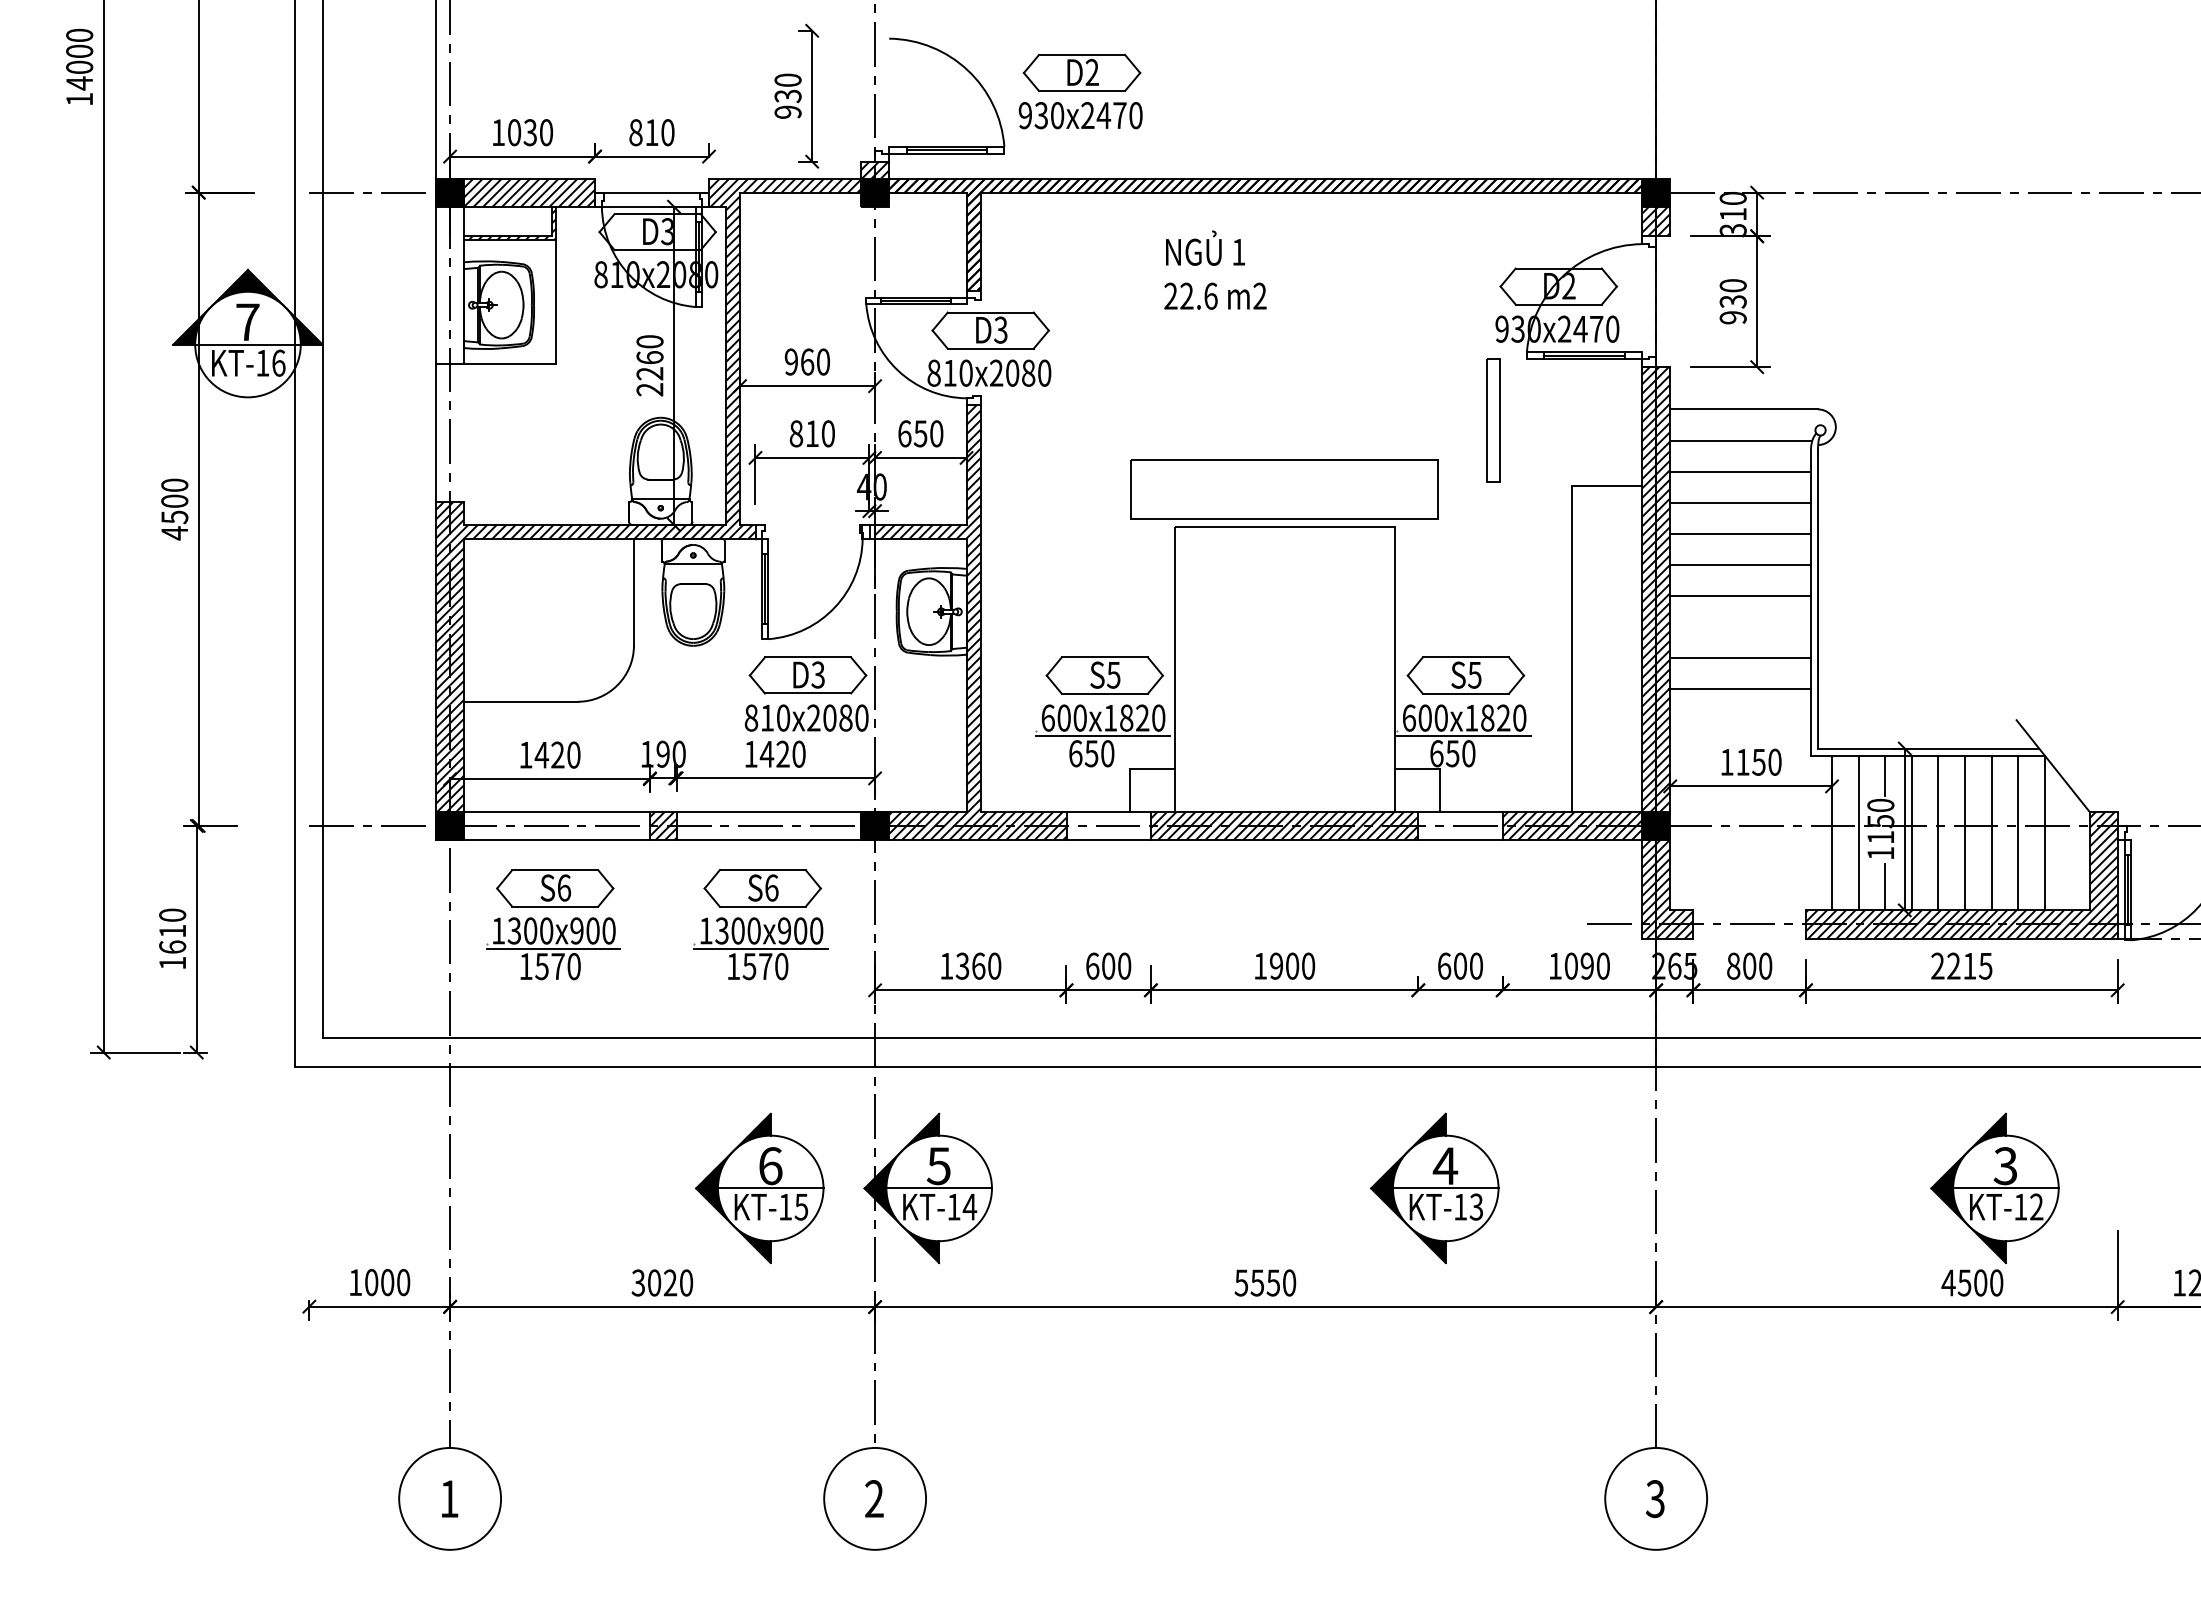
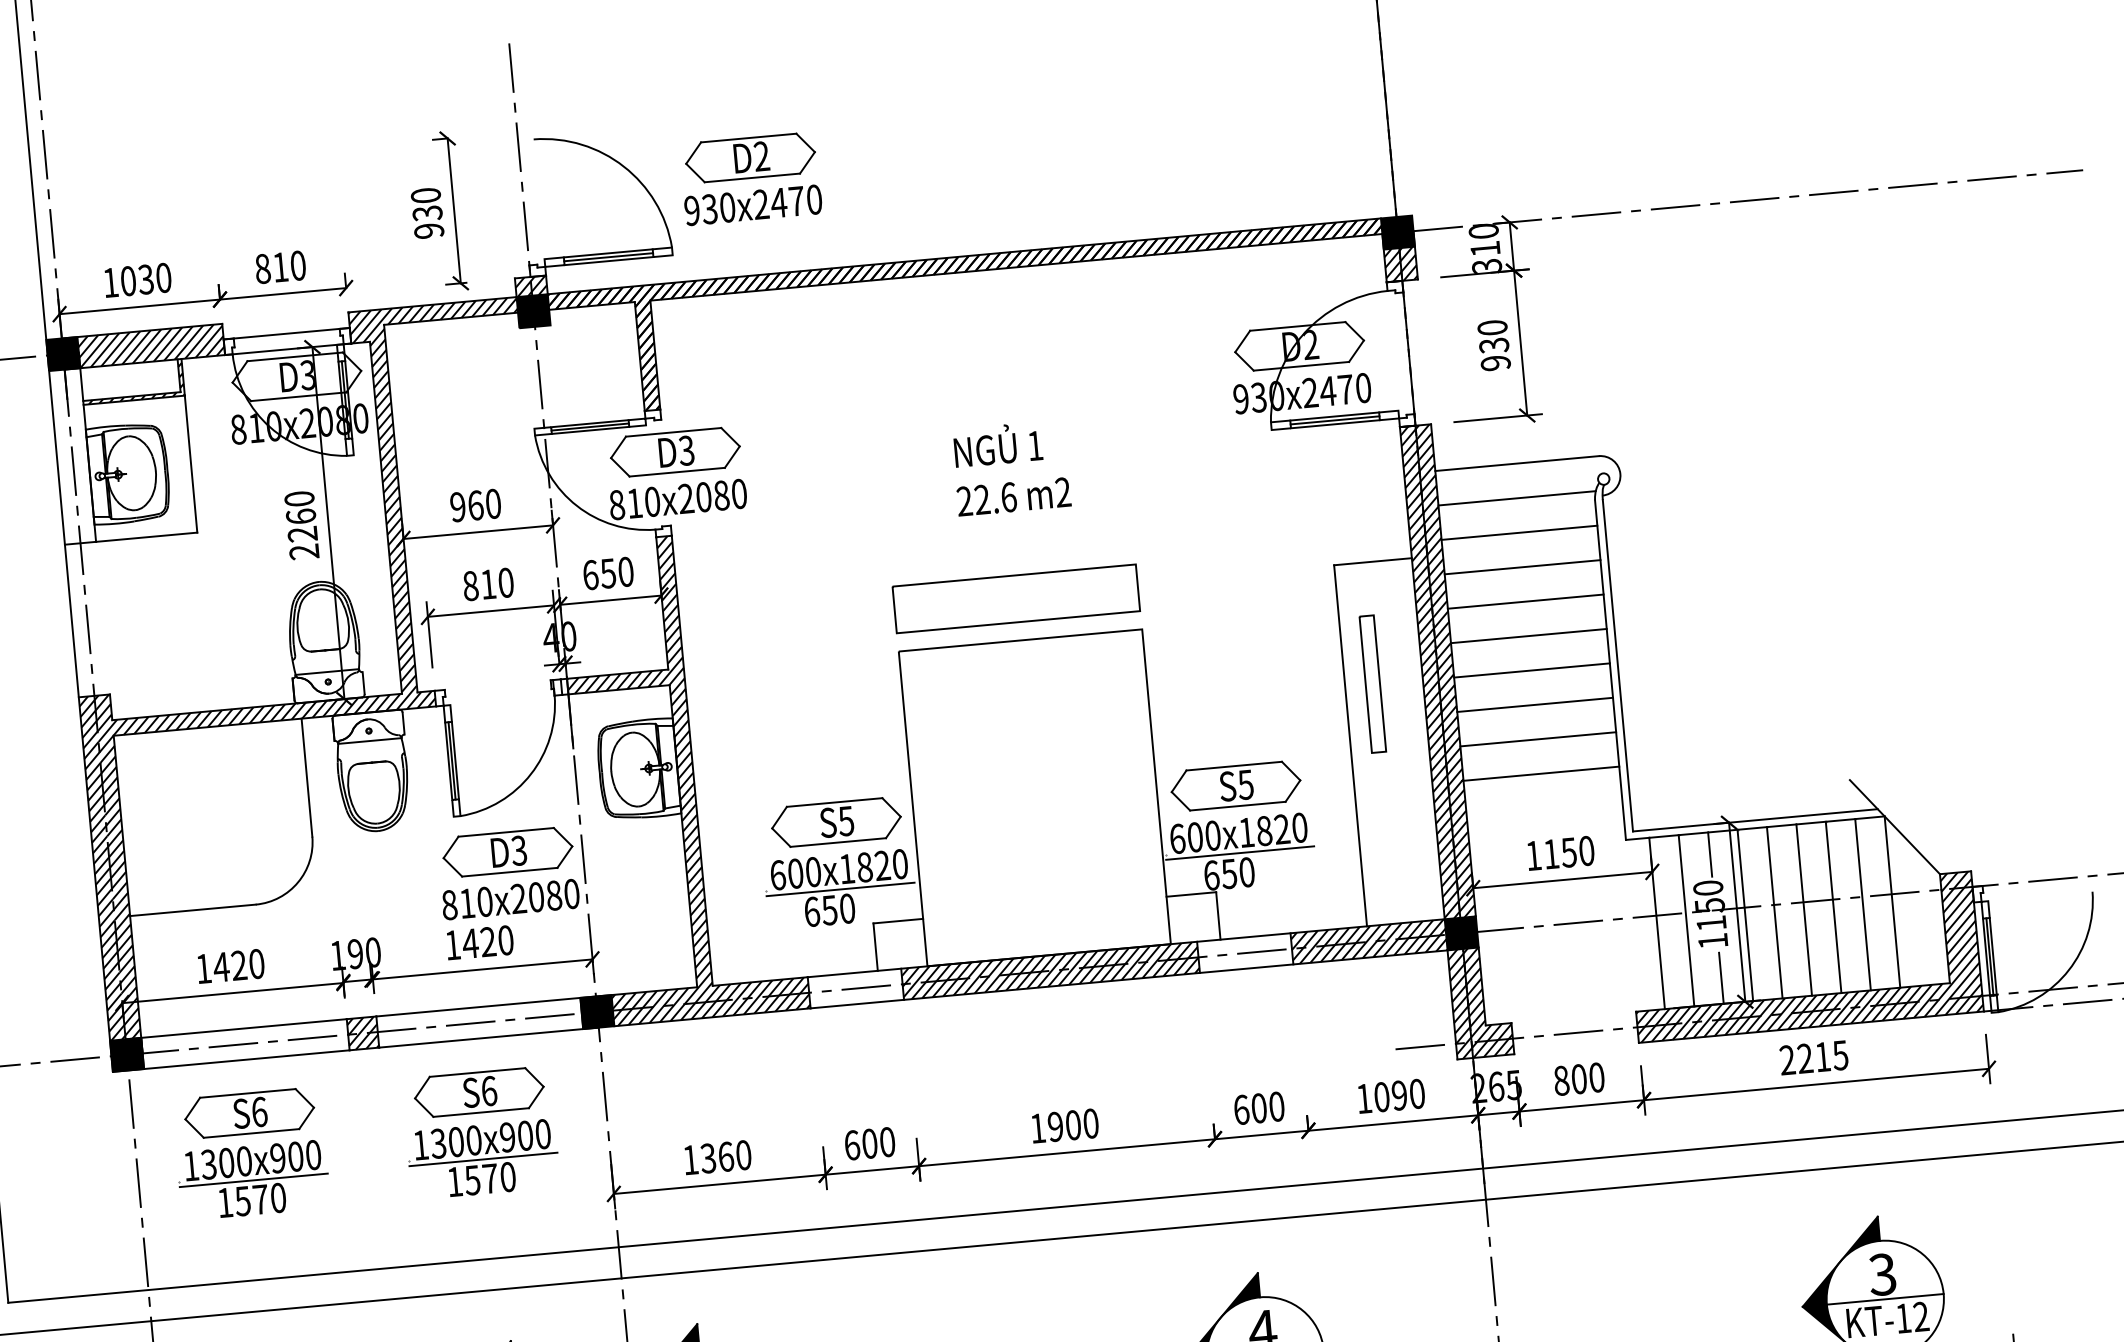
text: (1215, 269) -> (1011, 467), moved
part: (1493, 420) -> (1372, 684), moved
part: (1283, 489) -> (1015, 598), size x0.71
line: (1740, 627) -> (1535, 705), added

